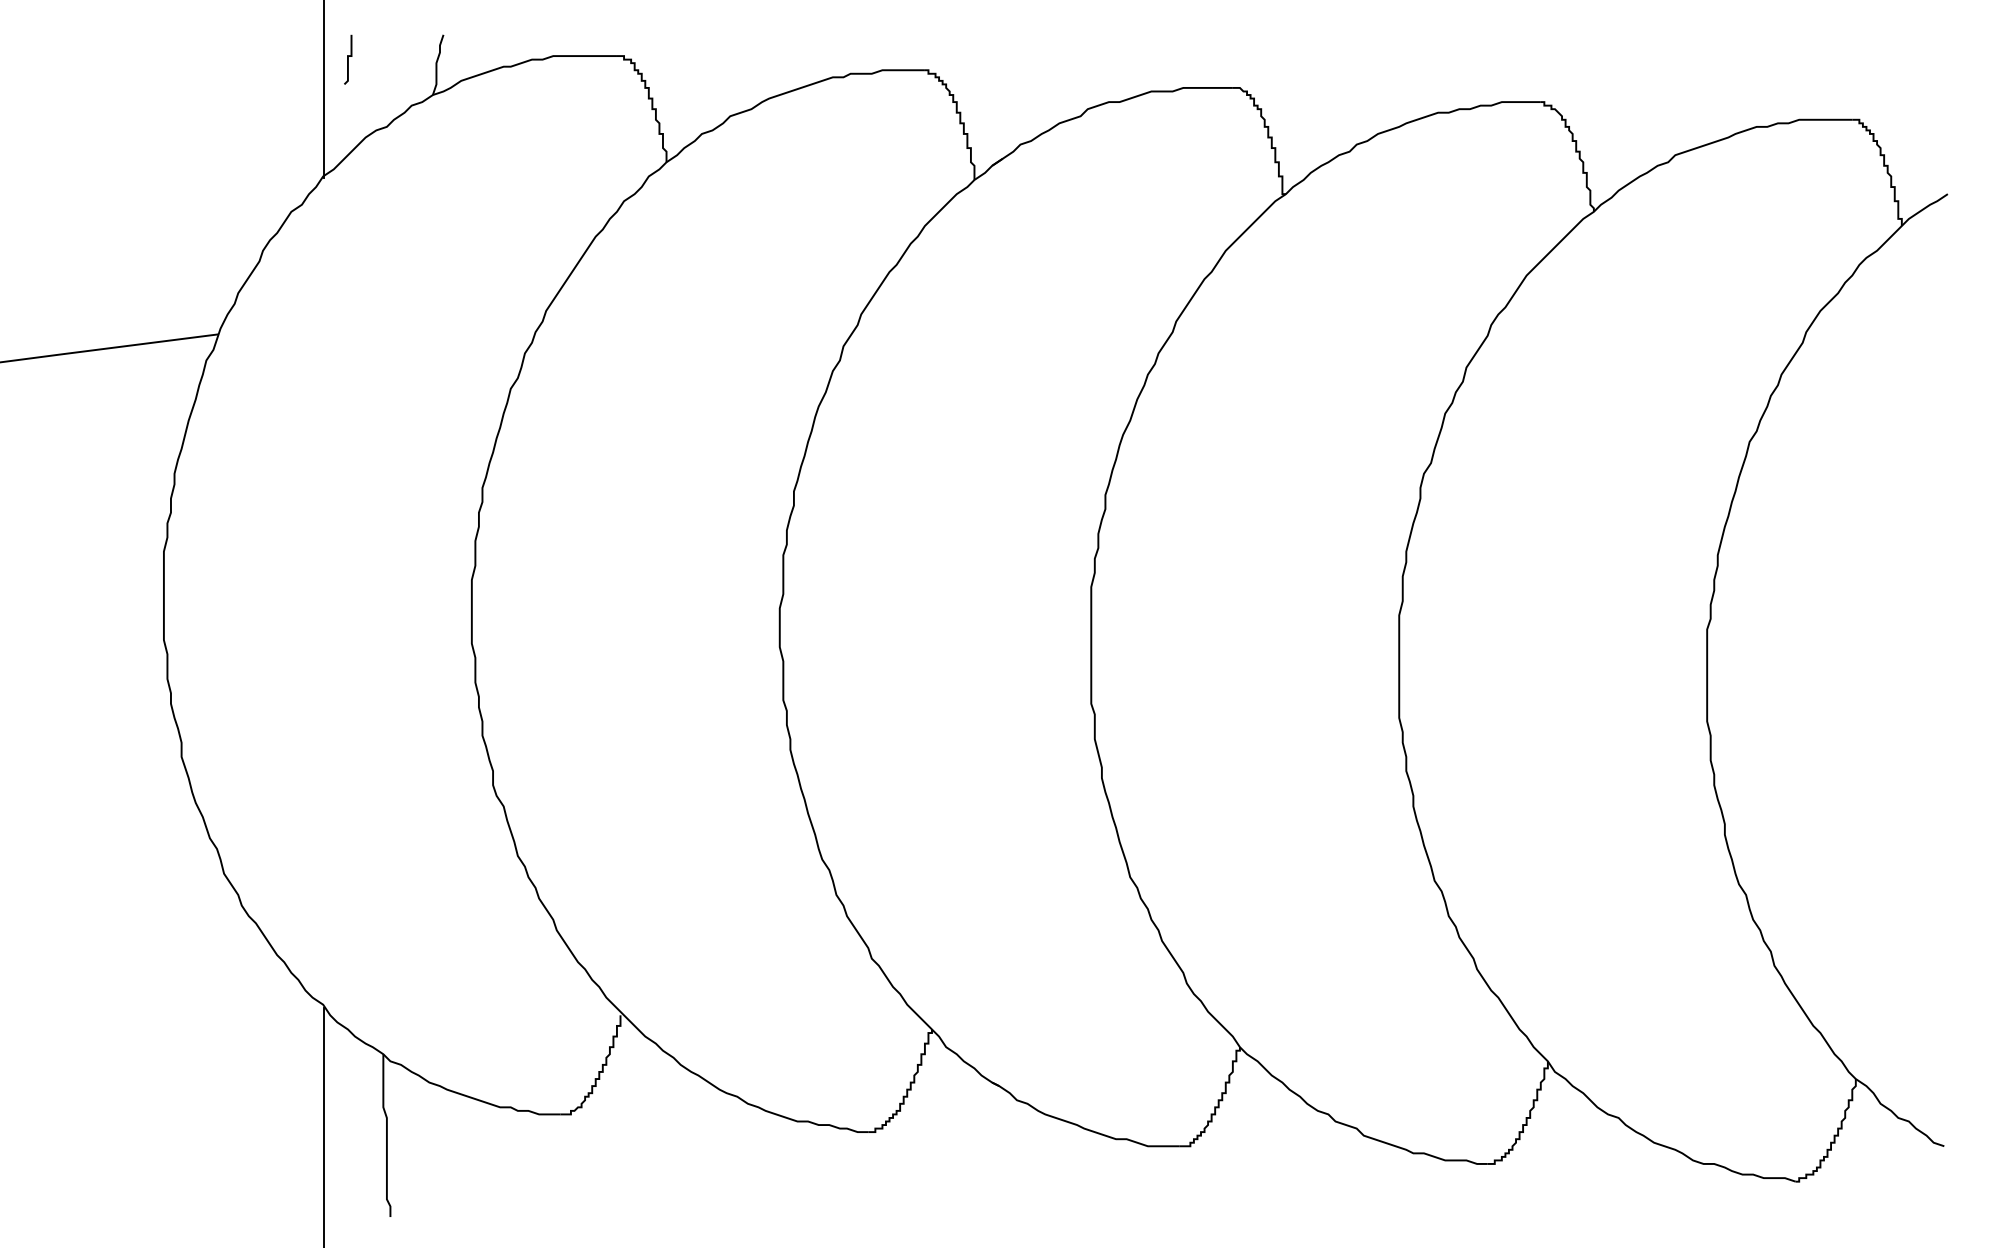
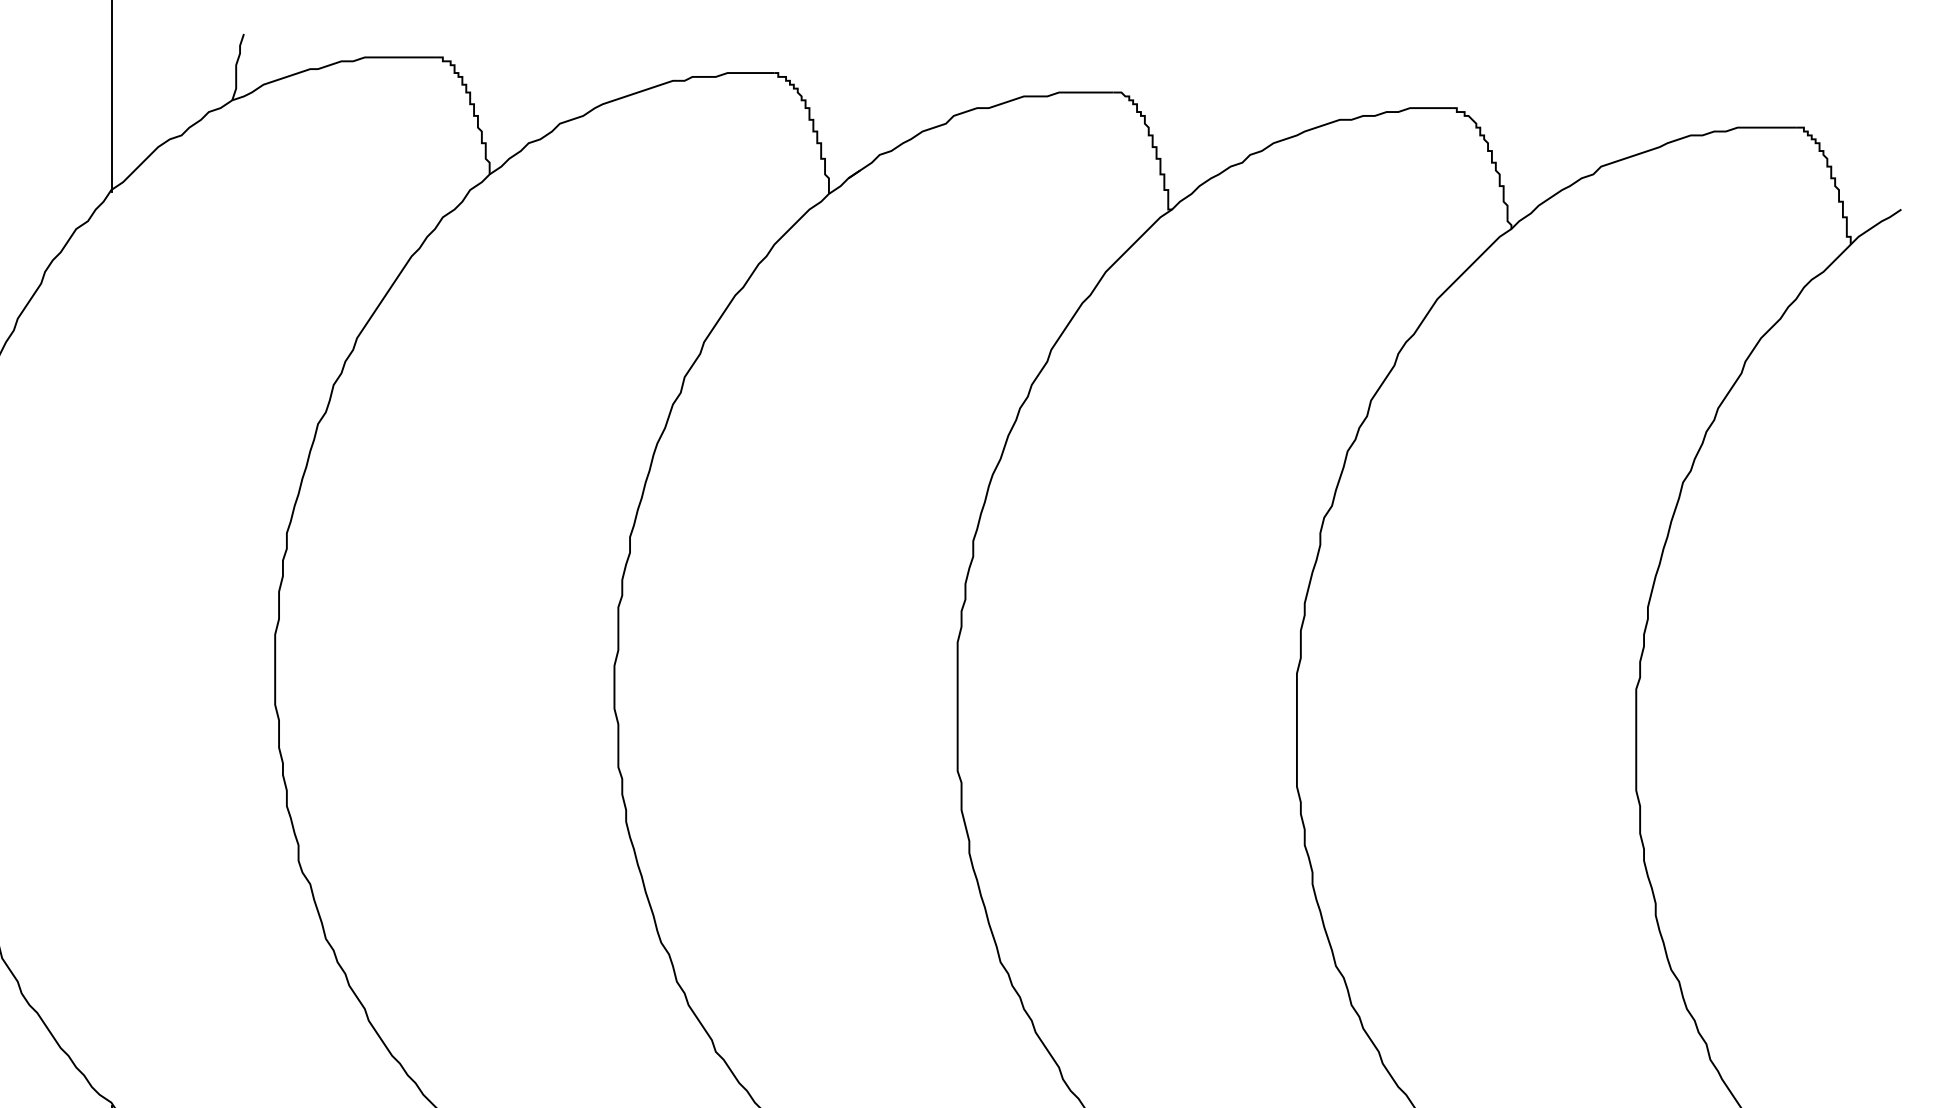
curve: (348, 59) -> (139, 61), removed

